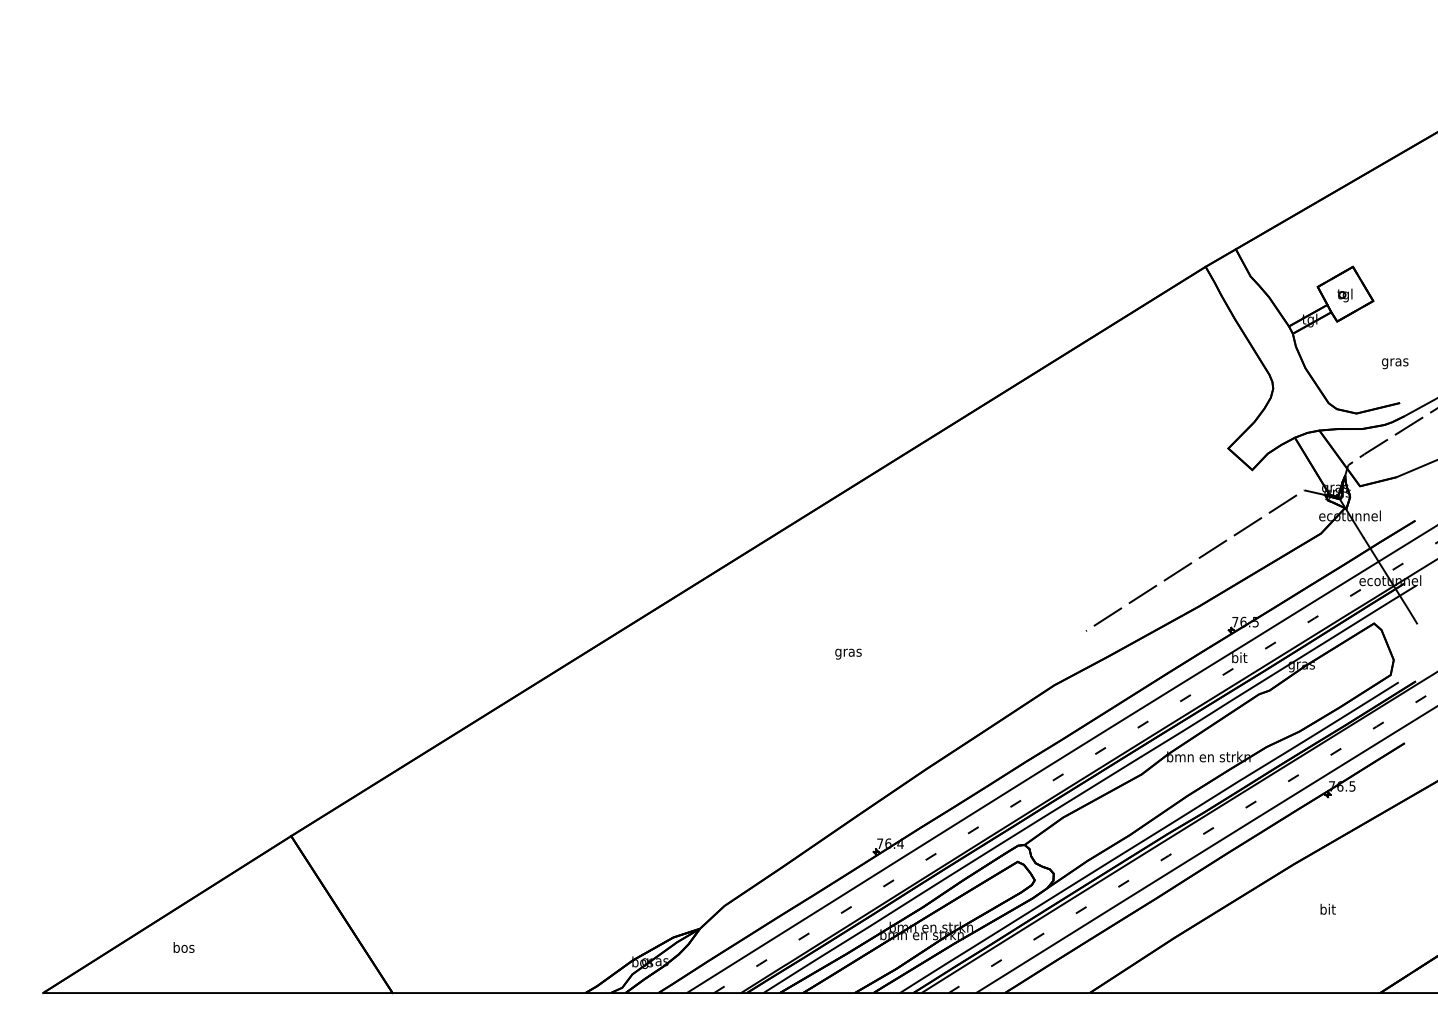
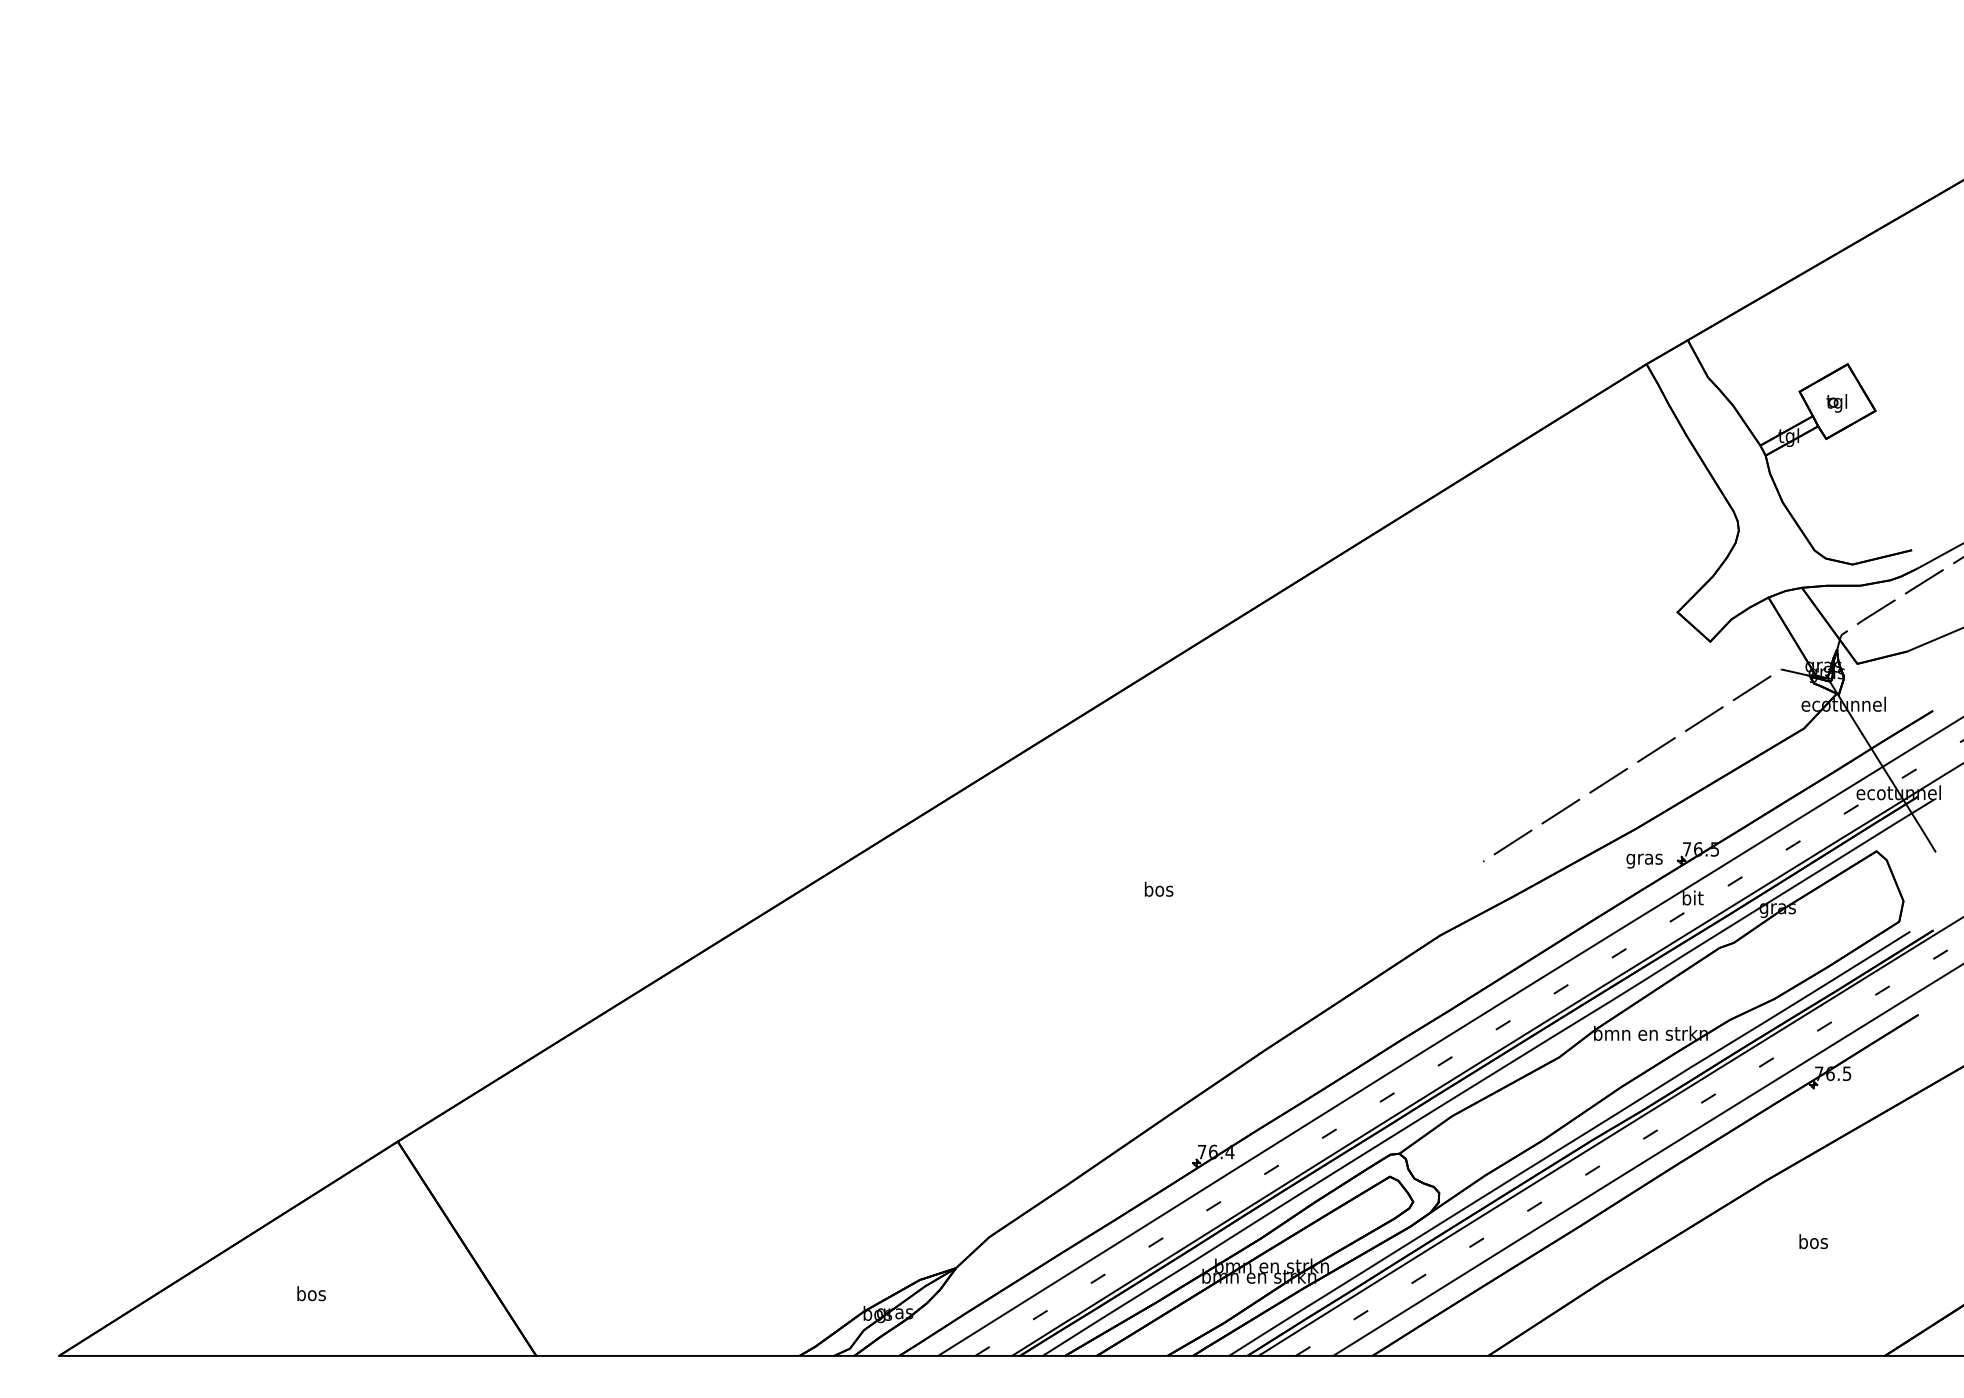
text: (1395, 363) -> (1644, 860), moved
text: (848, 652) -> (1158, 890), gras -> bos
text: (1327, 908) -> (1812, 1240), bit -> bos
text: (183, 947) -> (310, 1293), moved

